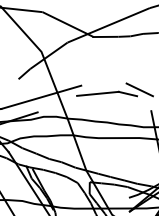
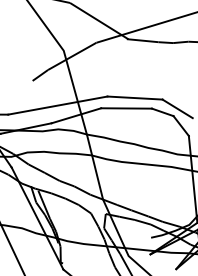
line: (103, 84) -> (134, 97), added
line: (57, 103) -> (76, 115), added
line: (143, 103) -> (180, 125), added

